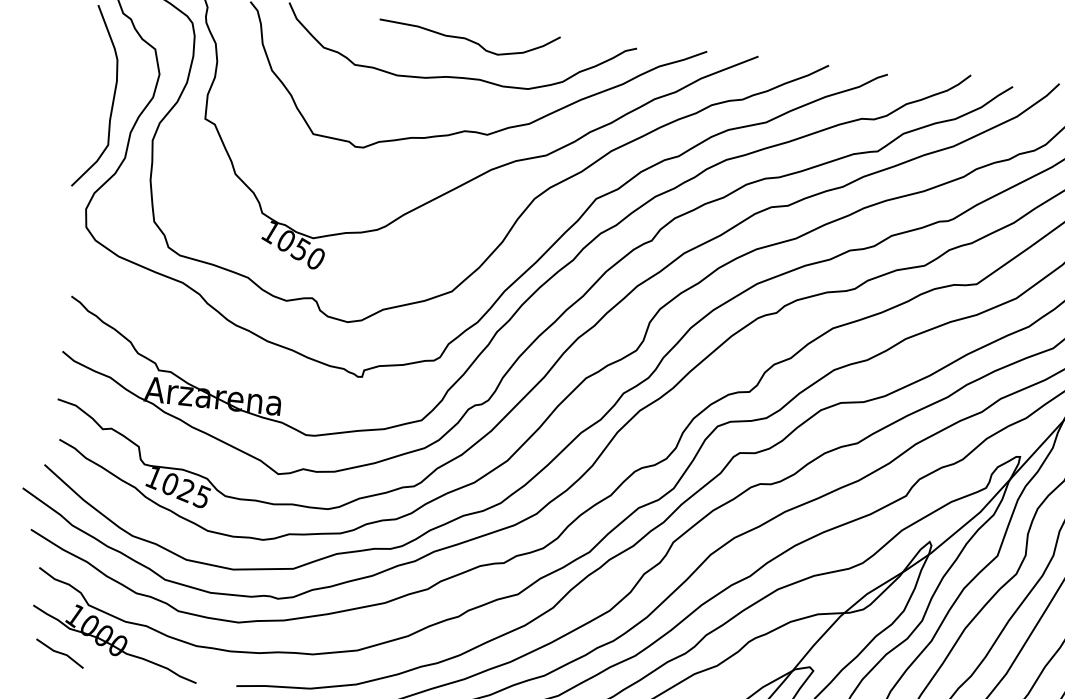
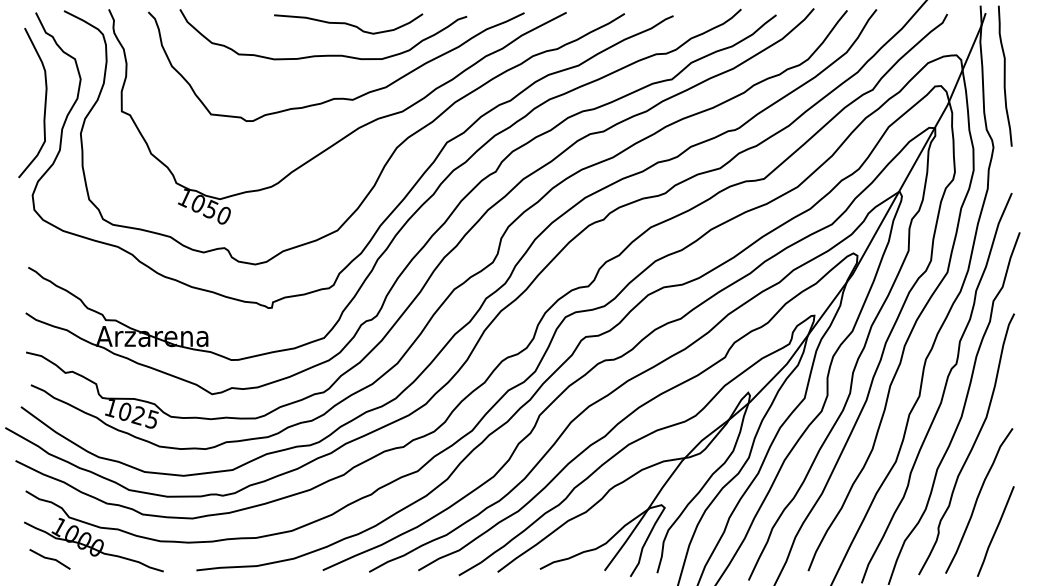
curve: (468, 39) -> (348, 23), moved

